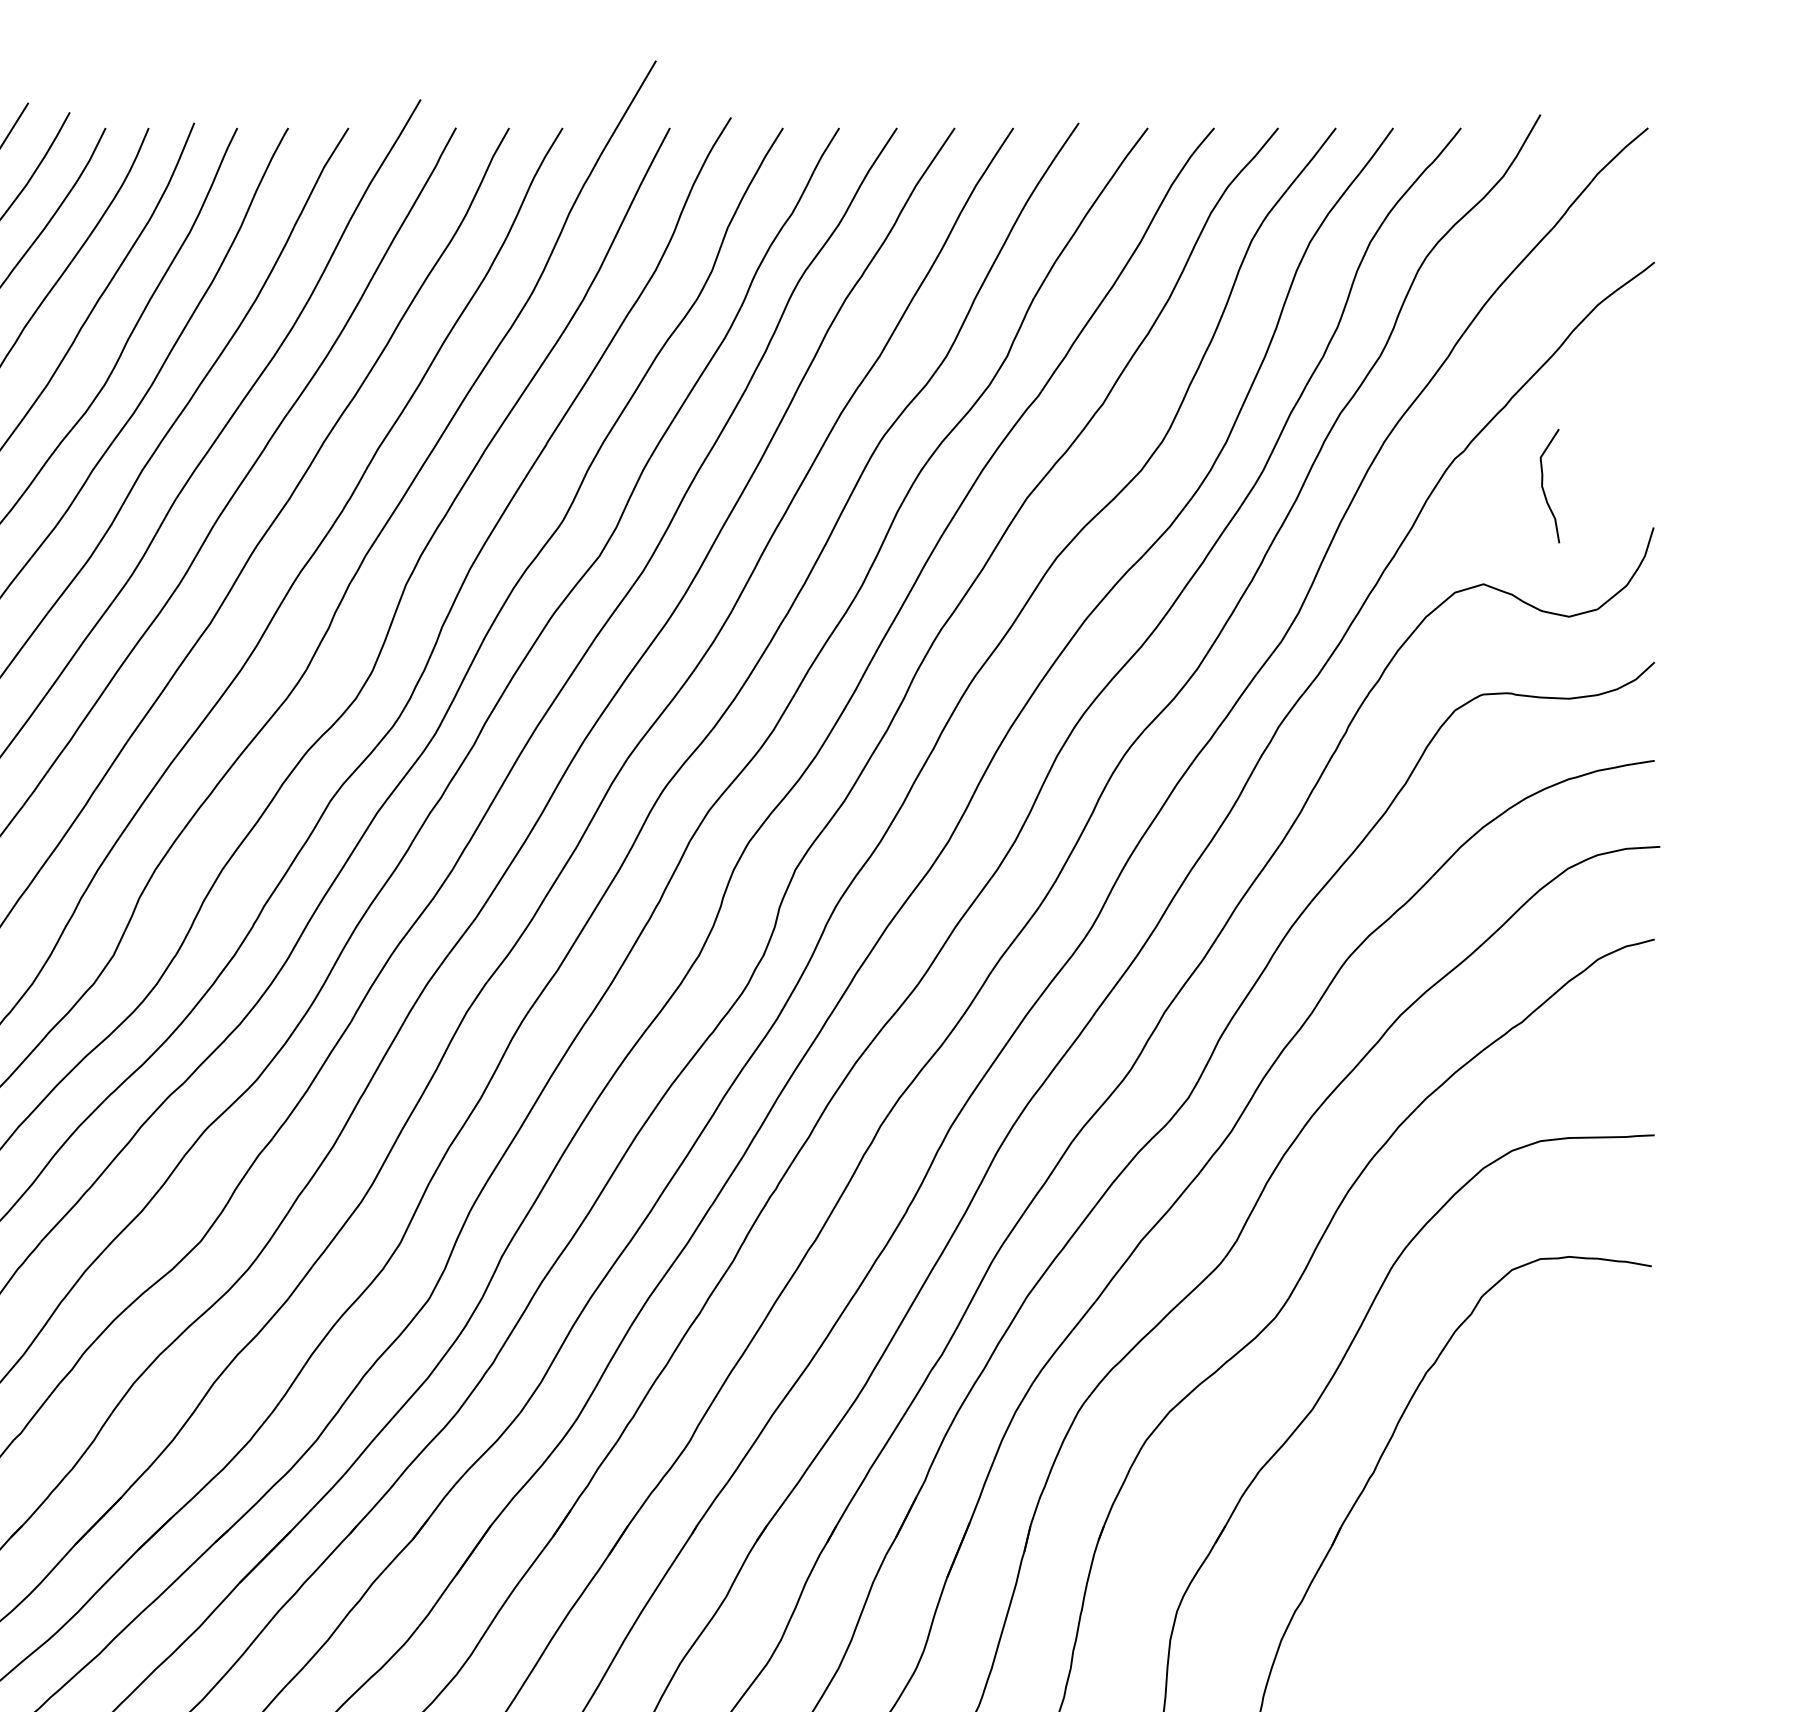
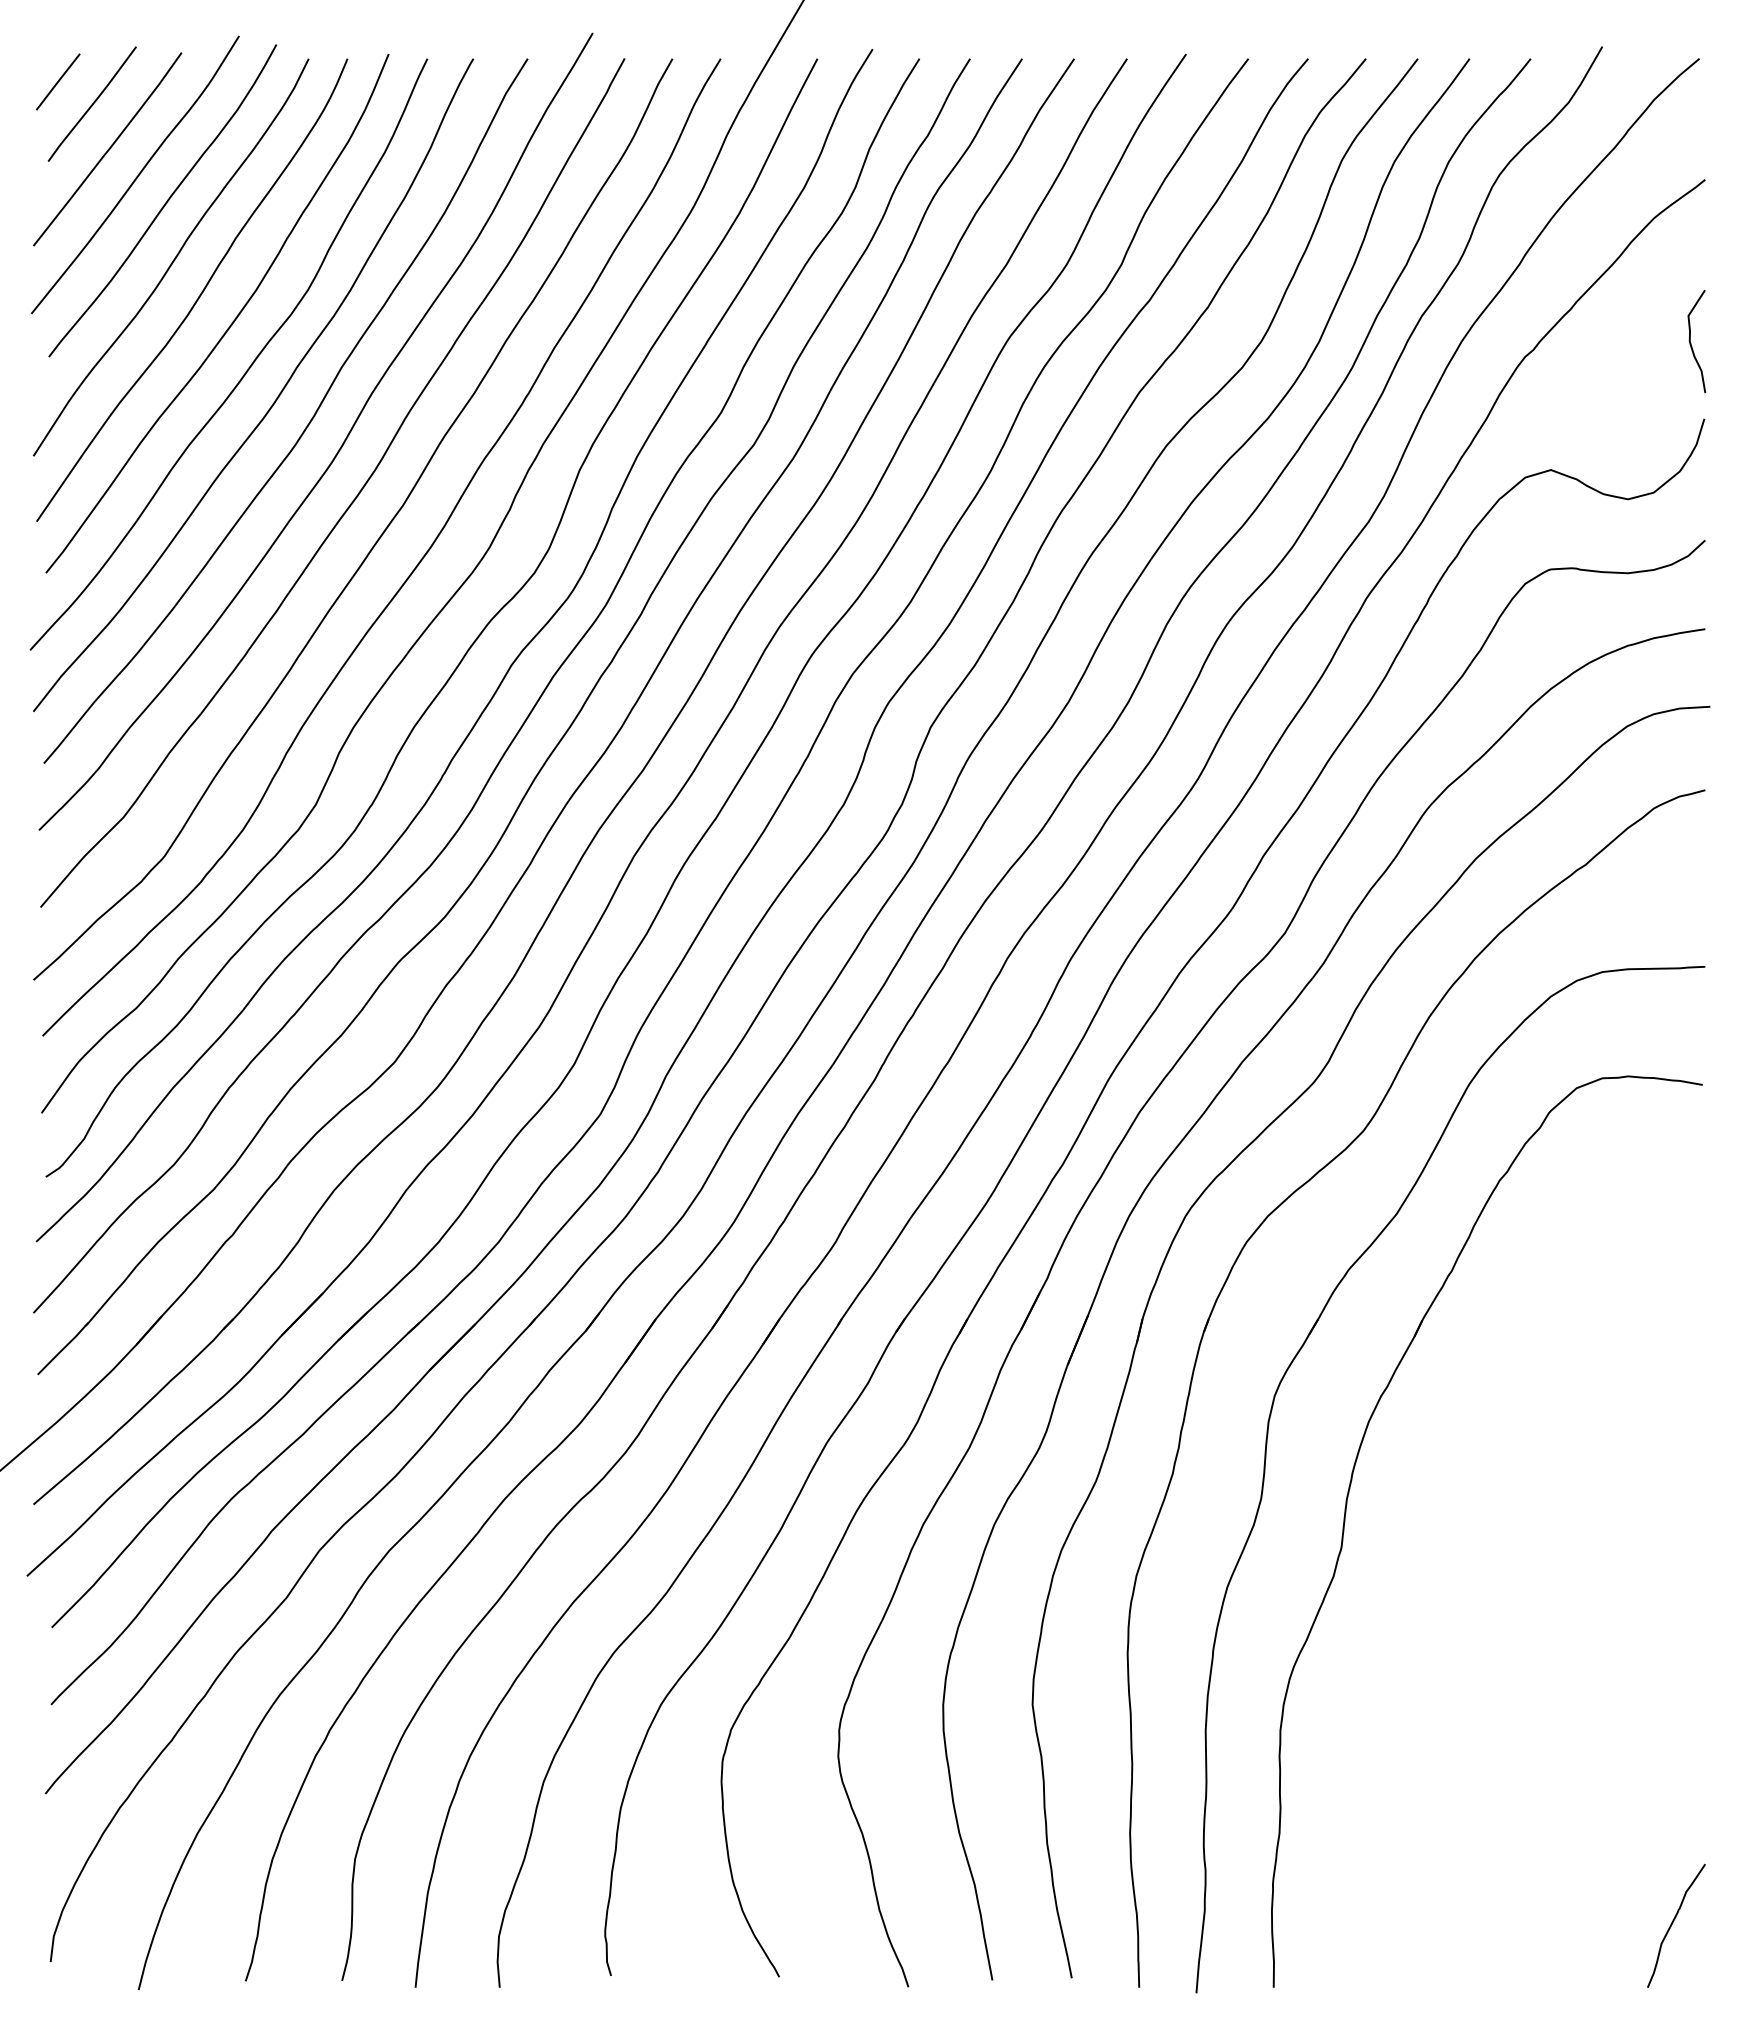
curve: (1544, 488) -> (1691, 343), moved

